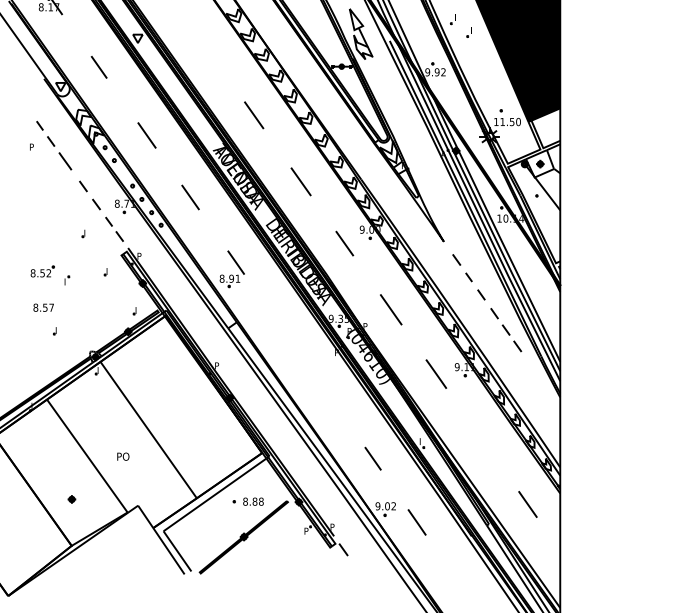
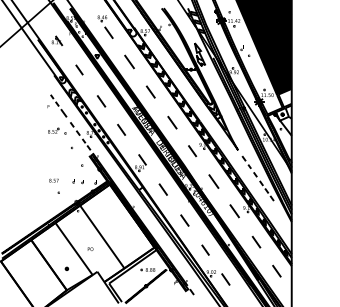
line: (207, 48) -> (129, 61), added
part: (51, 270) -> (57, 130), moved
part: (94, 309) -> (77, 181), added
line: (279, 326) -> (162, 189), added
line: (327, 394) -> (184, 220), added
line: (483, 442) -> (256, 242), added

